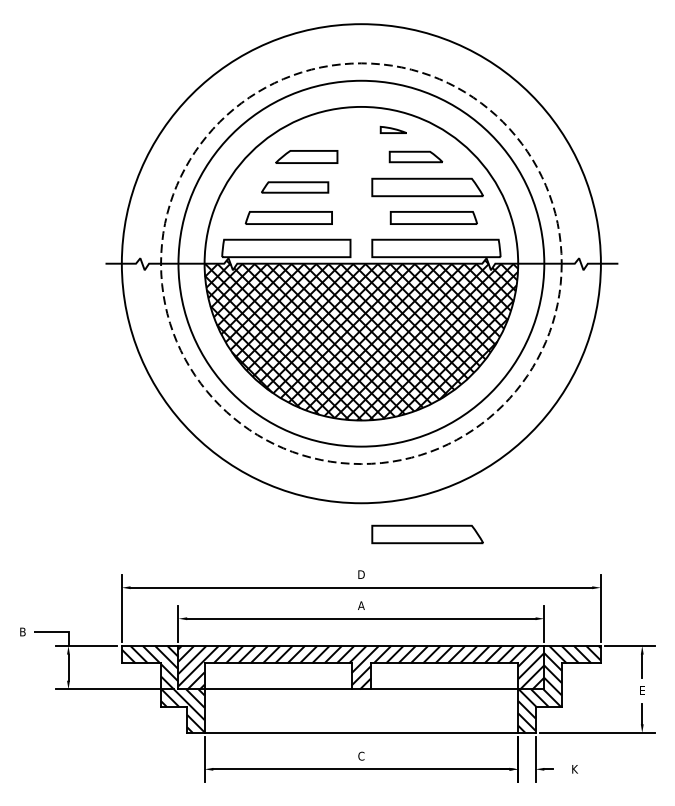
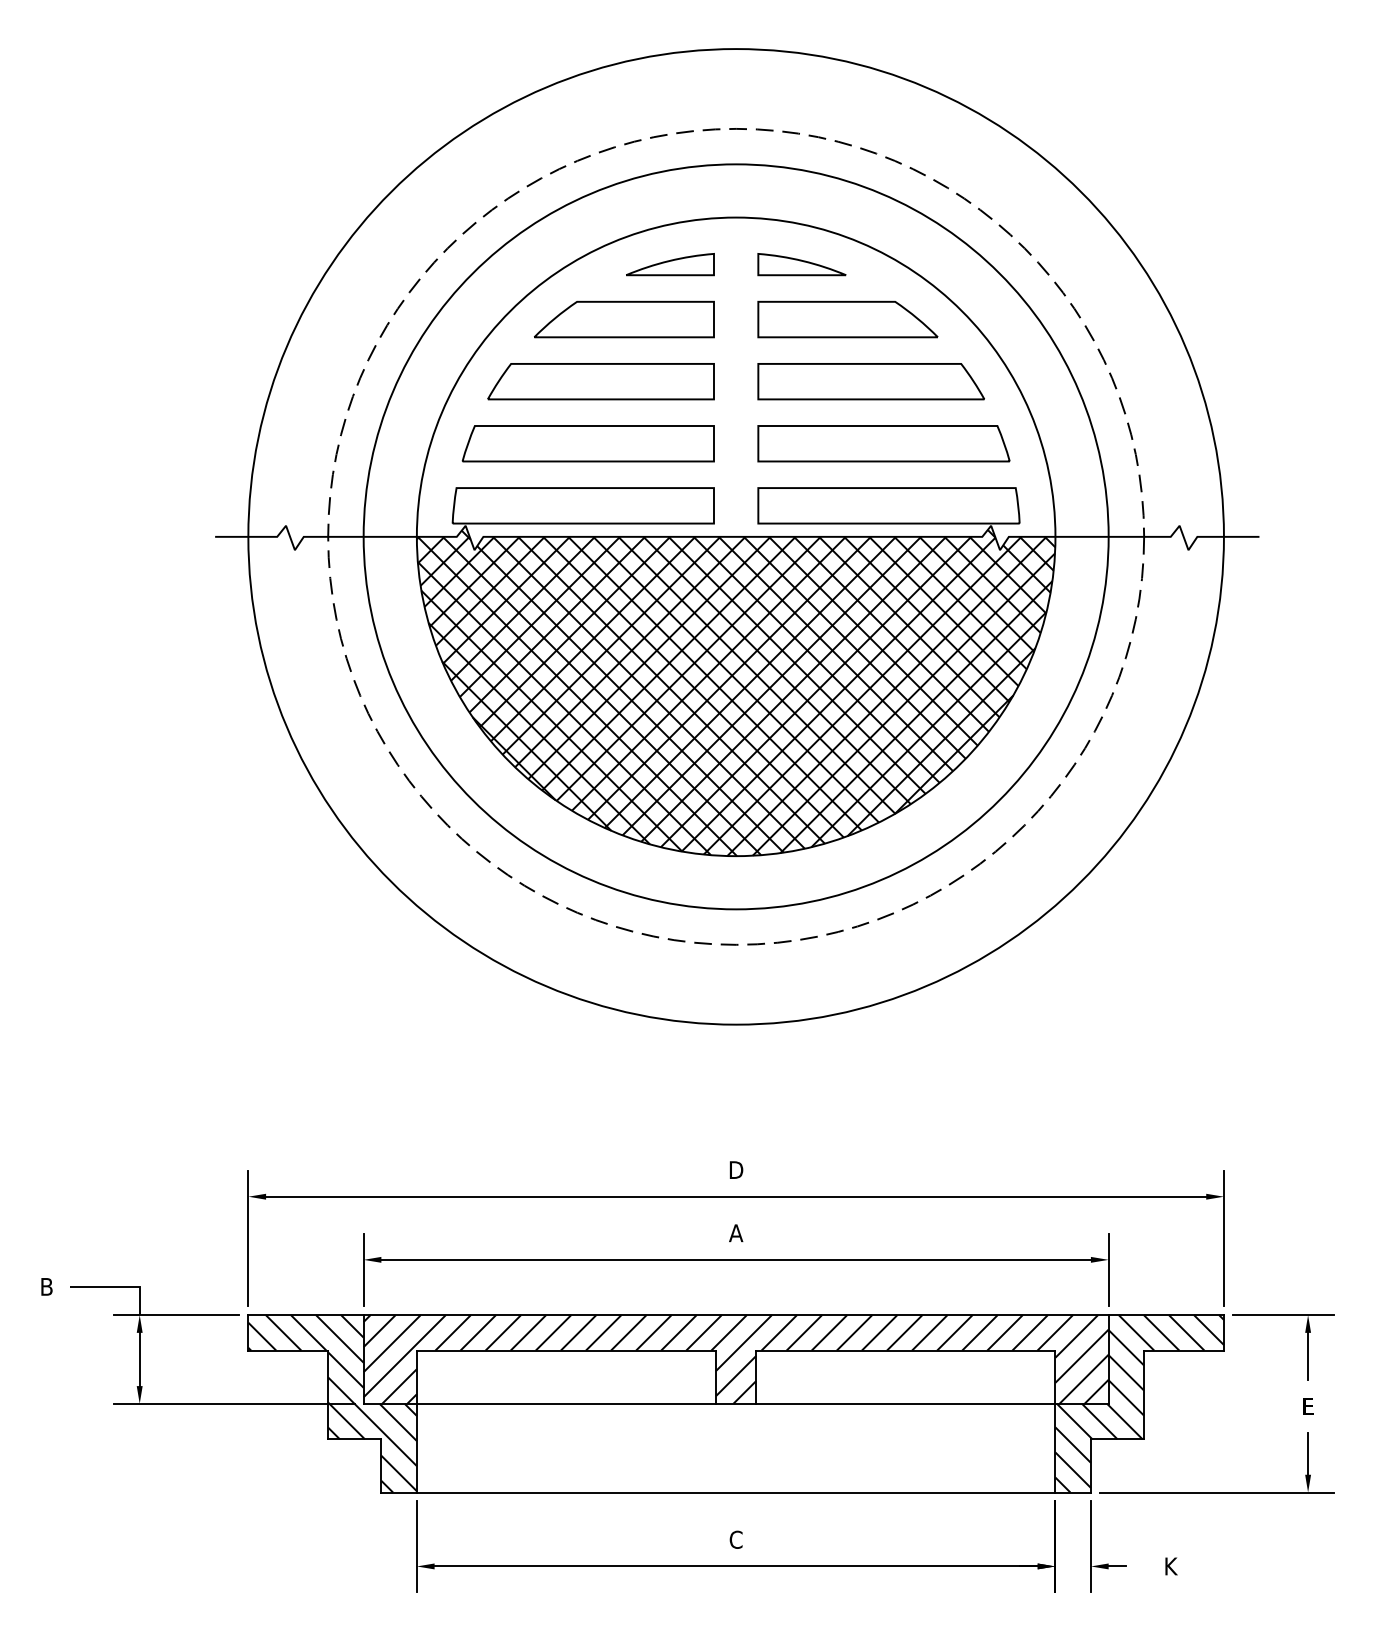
part: (329, 129) -> (671, 263), added
part: (393, 129) -> (801, 263), size x1.67
part: (306, 156) -> (624, 318), size x1.43
part: (415, 156) -> (846, 318), size x1.67
part: (294, 187) -> (599, 381), size x1.67
part: (288, 217) -> (587, 442), size x1.43
part: (433, 217) -> (882, 442), size x1.43
part: (427, 534) -> (870, 1088), removed

